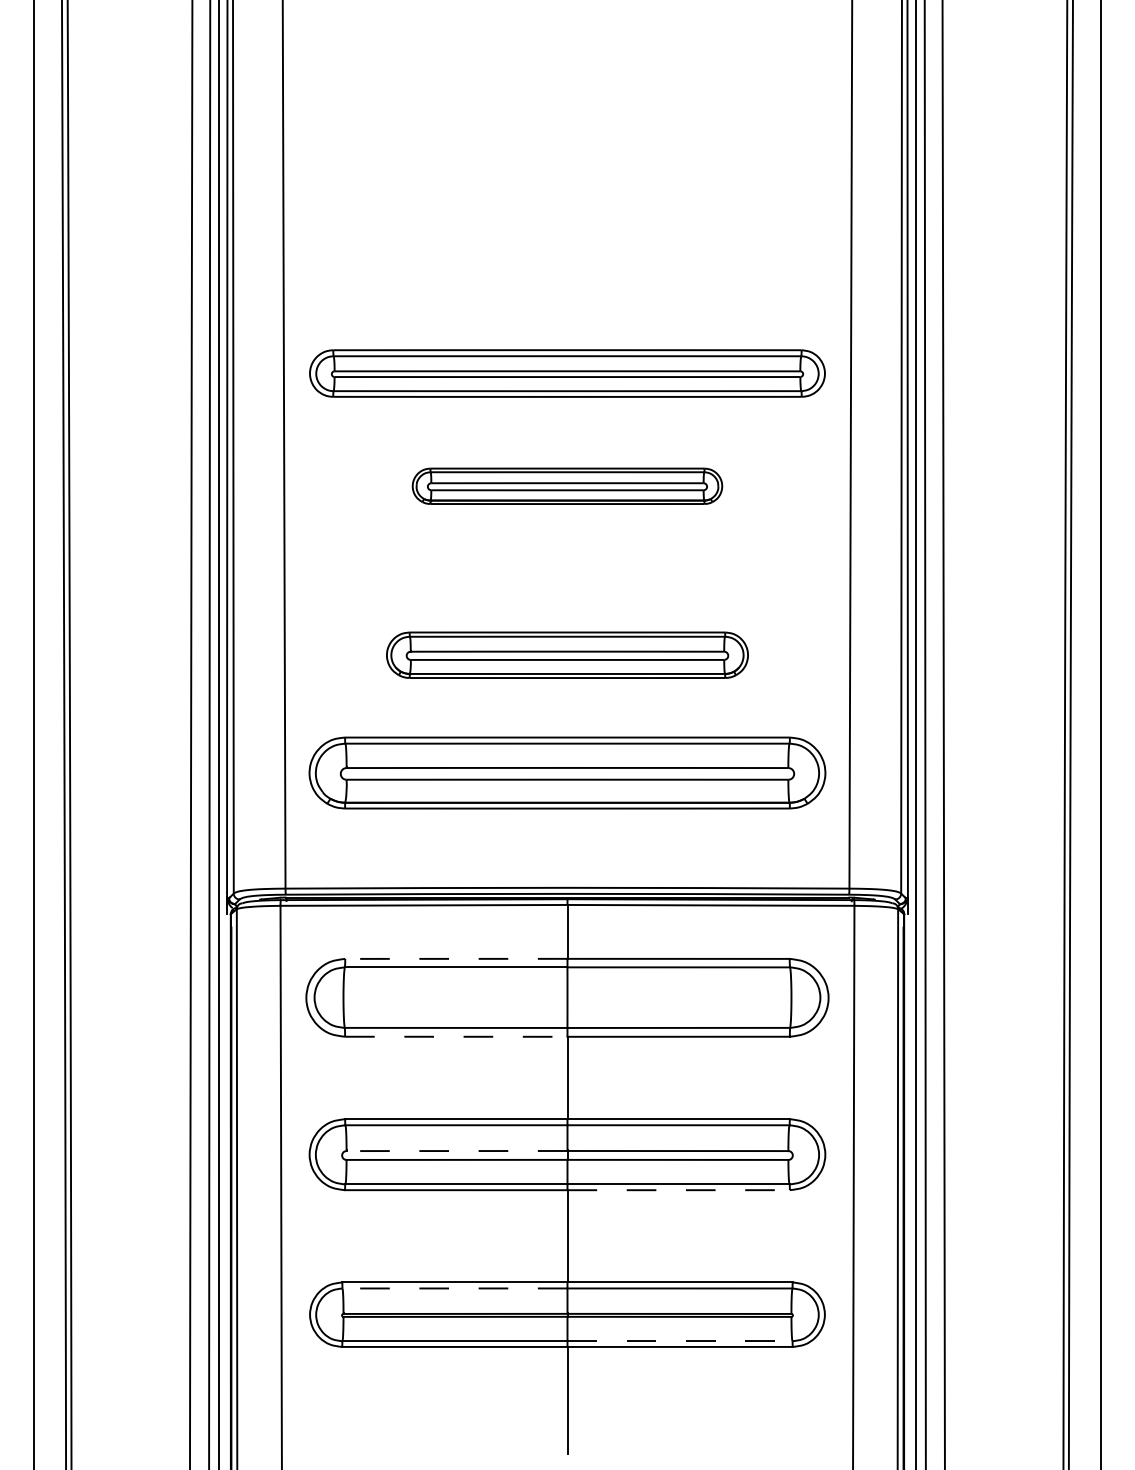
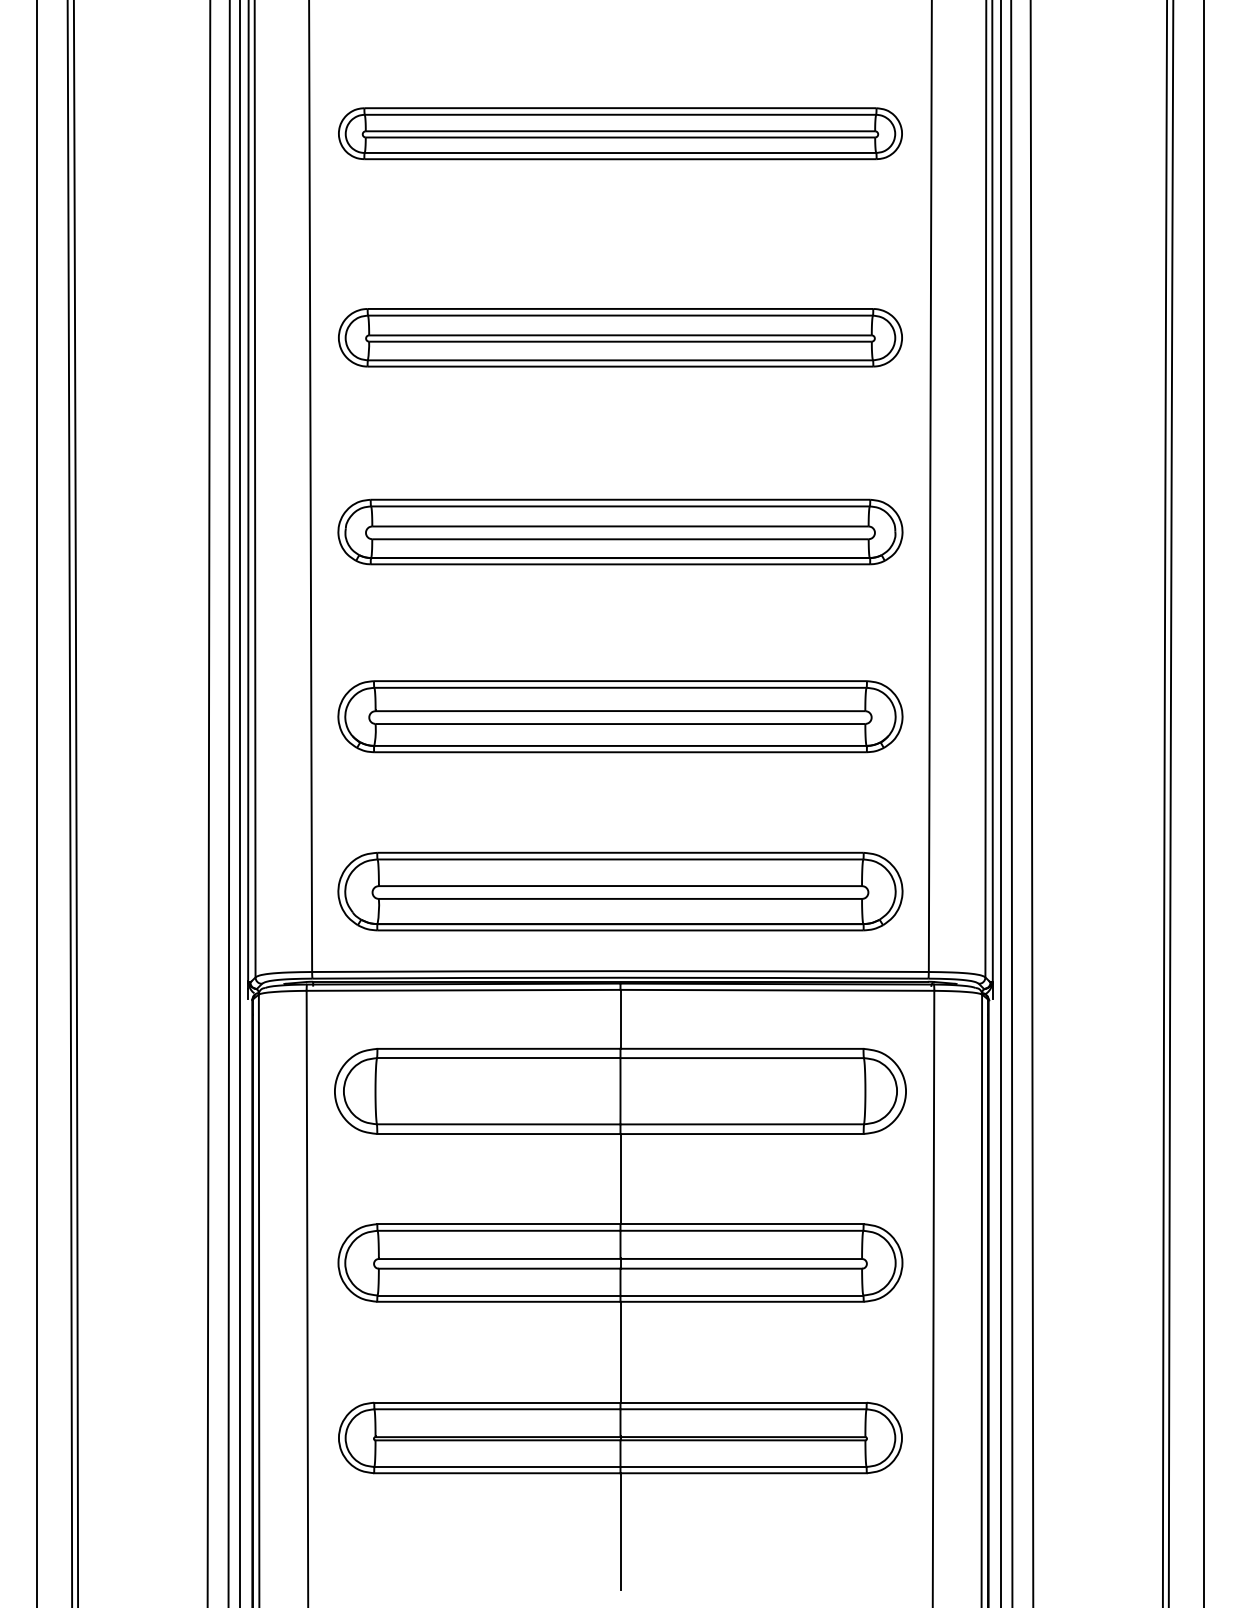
part: (567, 308) -> (620, 337), added
part: (567, 373) -> (620, 133), moved
part: (567, 485) -> (620, 531), size x1.67
part: (567, 654) -> (620, 716), size x1.43
part: (567, 772) -> (620, 891), moved
line: (455, 958) -> (498, 1048), dashed -> solid
line: (455, 1037) -> (498, 1134), dashed -> solid
line: (456, 1150) -> (499, 1258), dashed -> solid
line: (679, 1189) -> (742, 1301), dashed -> solid
line: (455, 1288) -> (497, 1409), dashed -> solid
line: (680, 1340) -> (744, 1466), dashed -> solid

